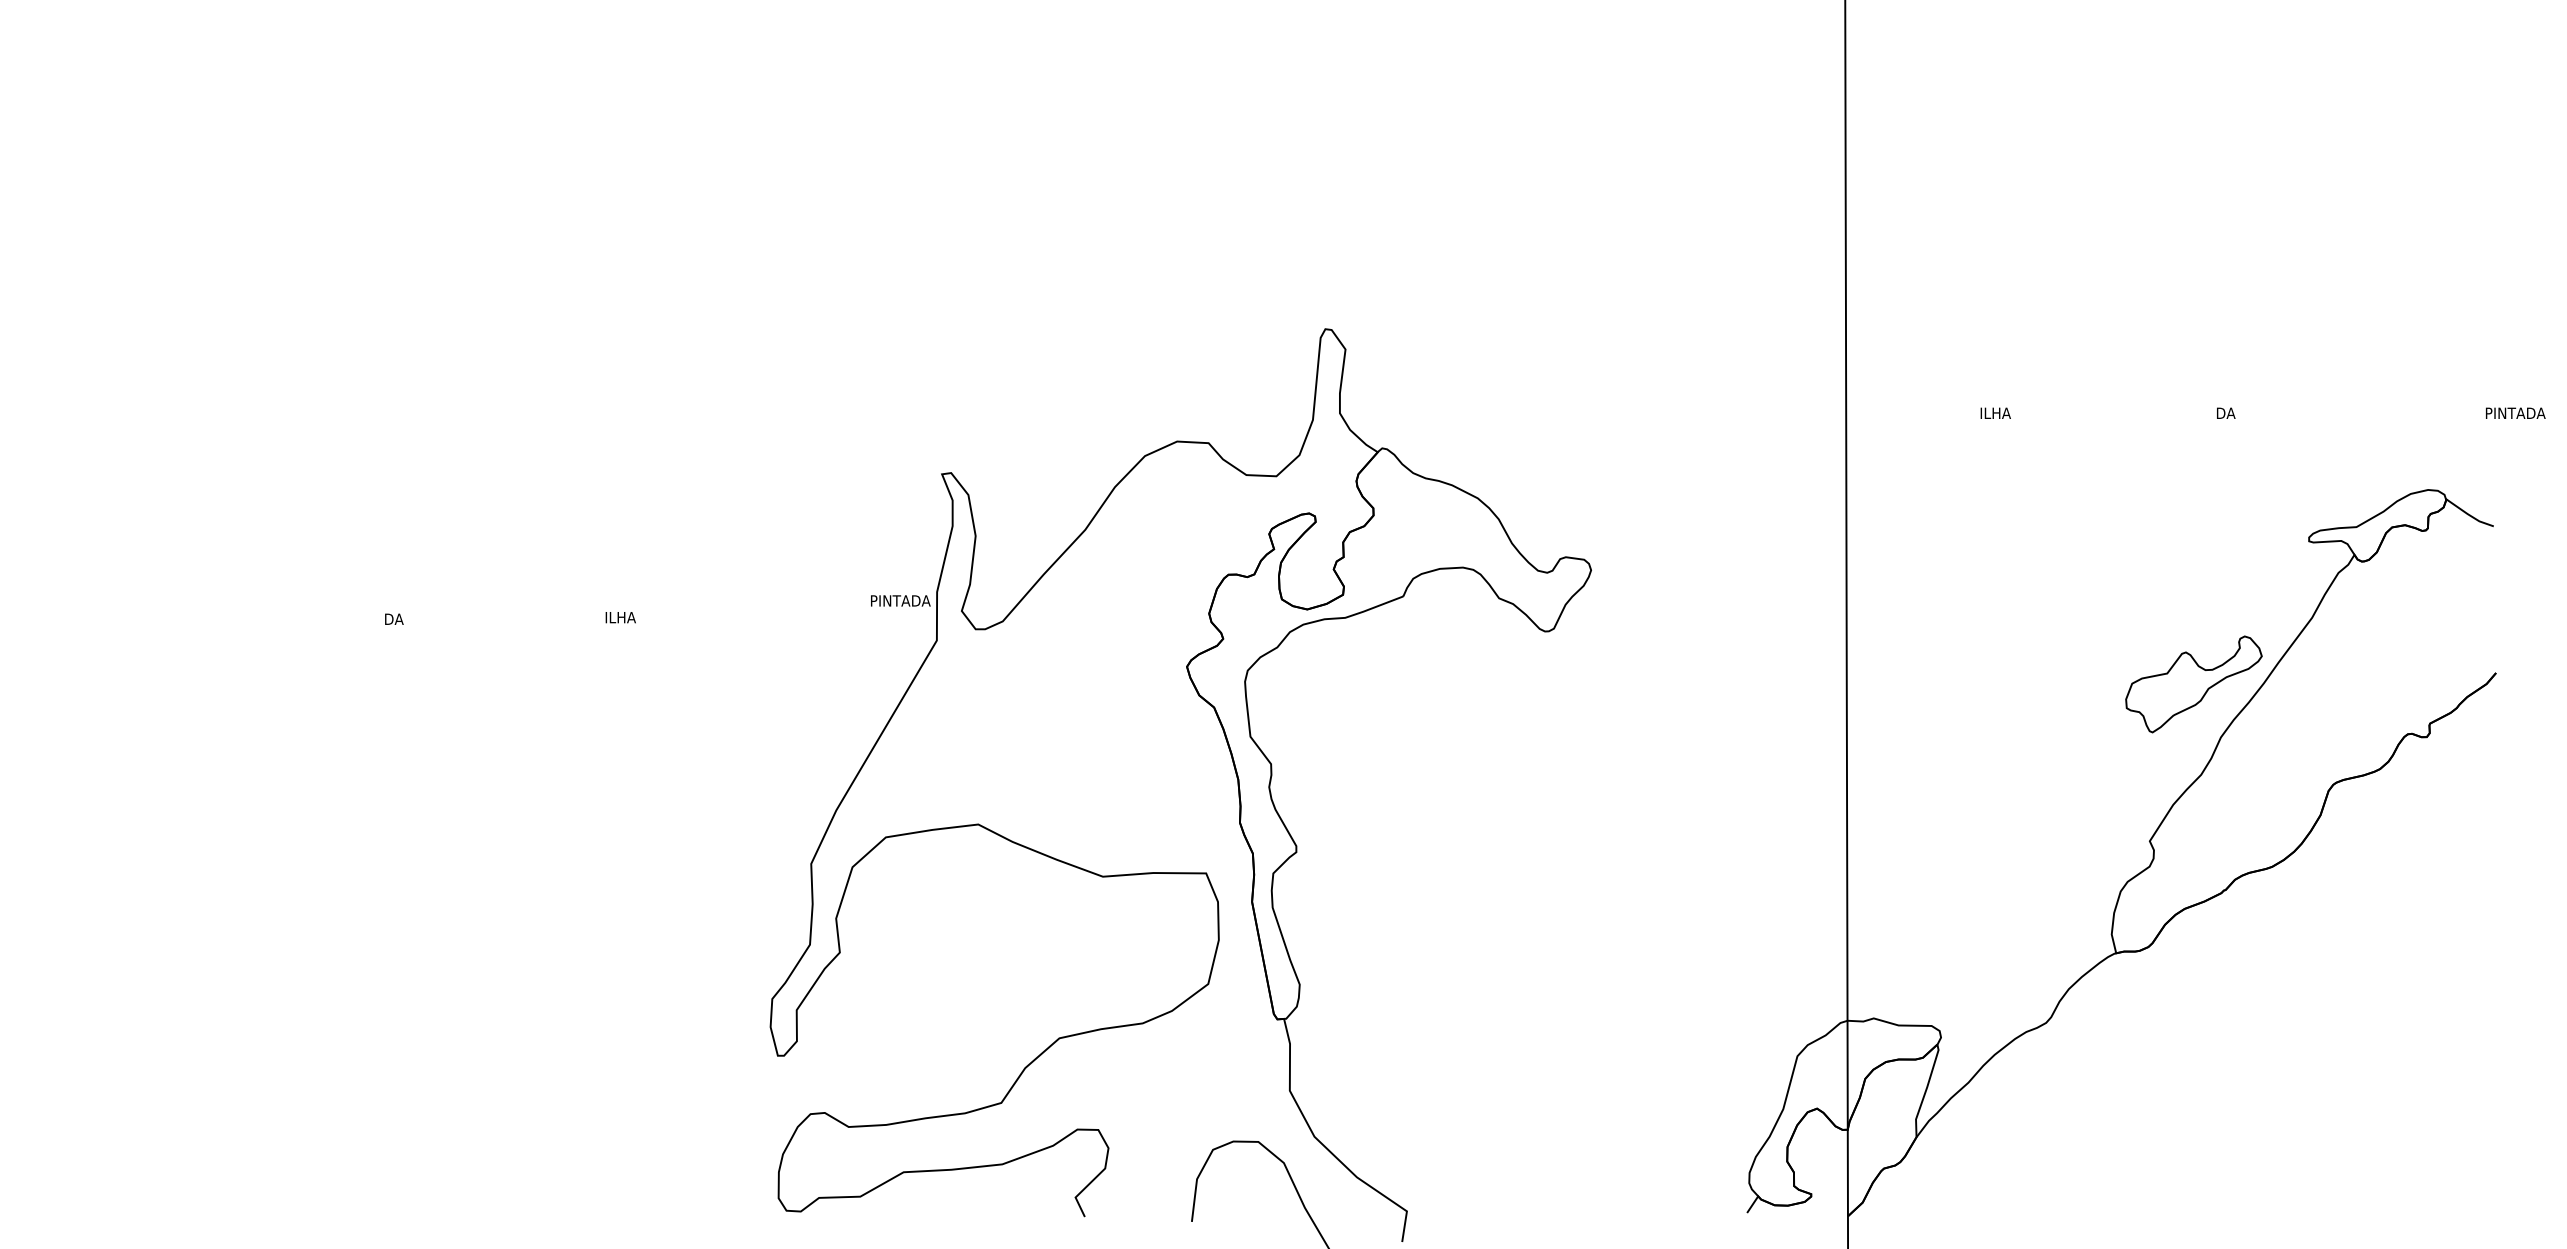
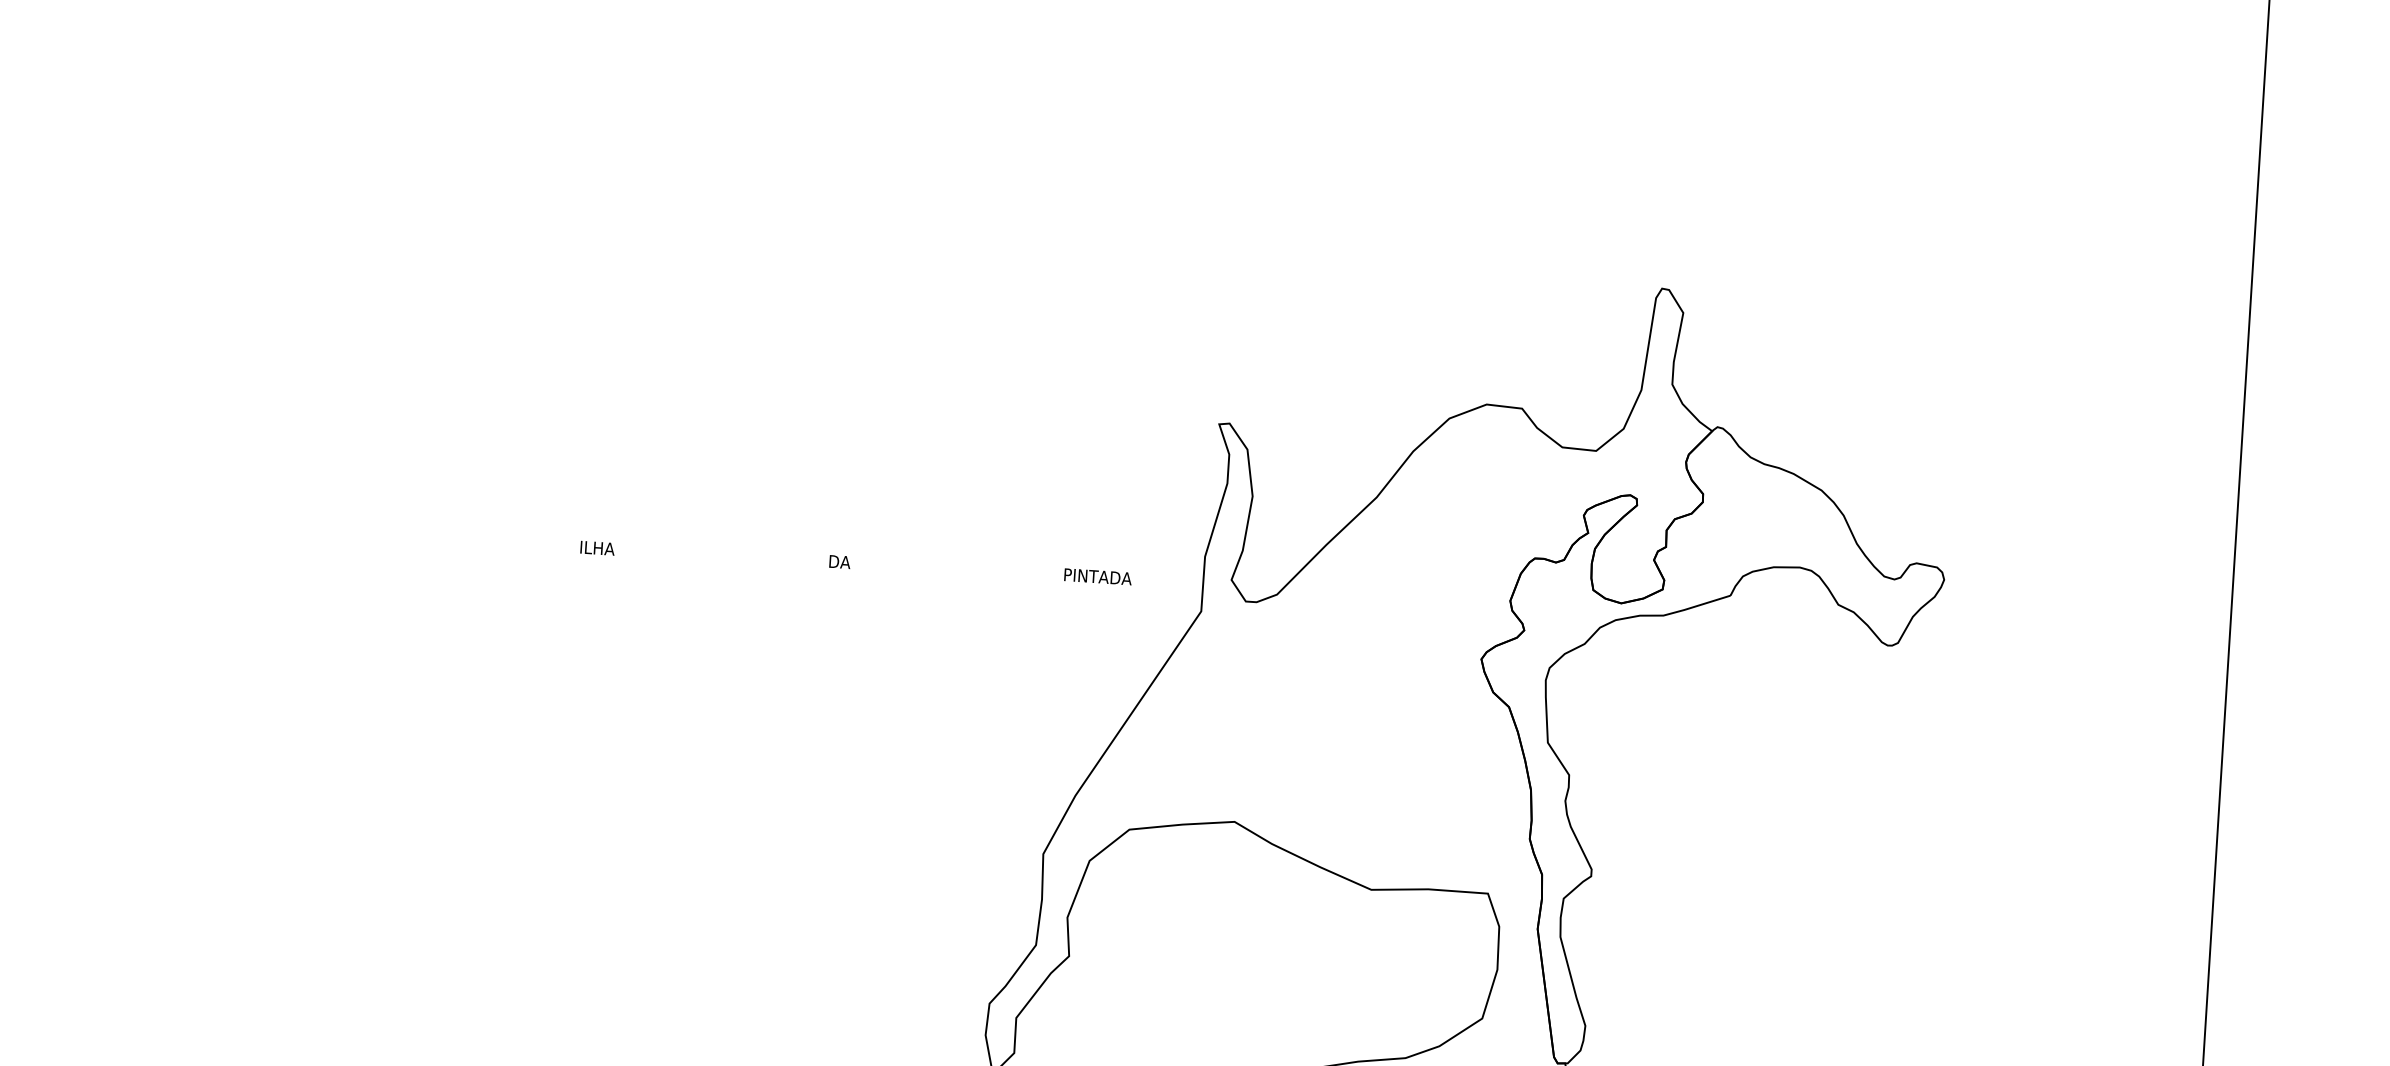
text: (900, 600) -> (1097, 576), moved
text: (621, 617) -> (847, 562), ILHA -> DA
text: (400, 618) -> (598, 547), DA -> ILHA

